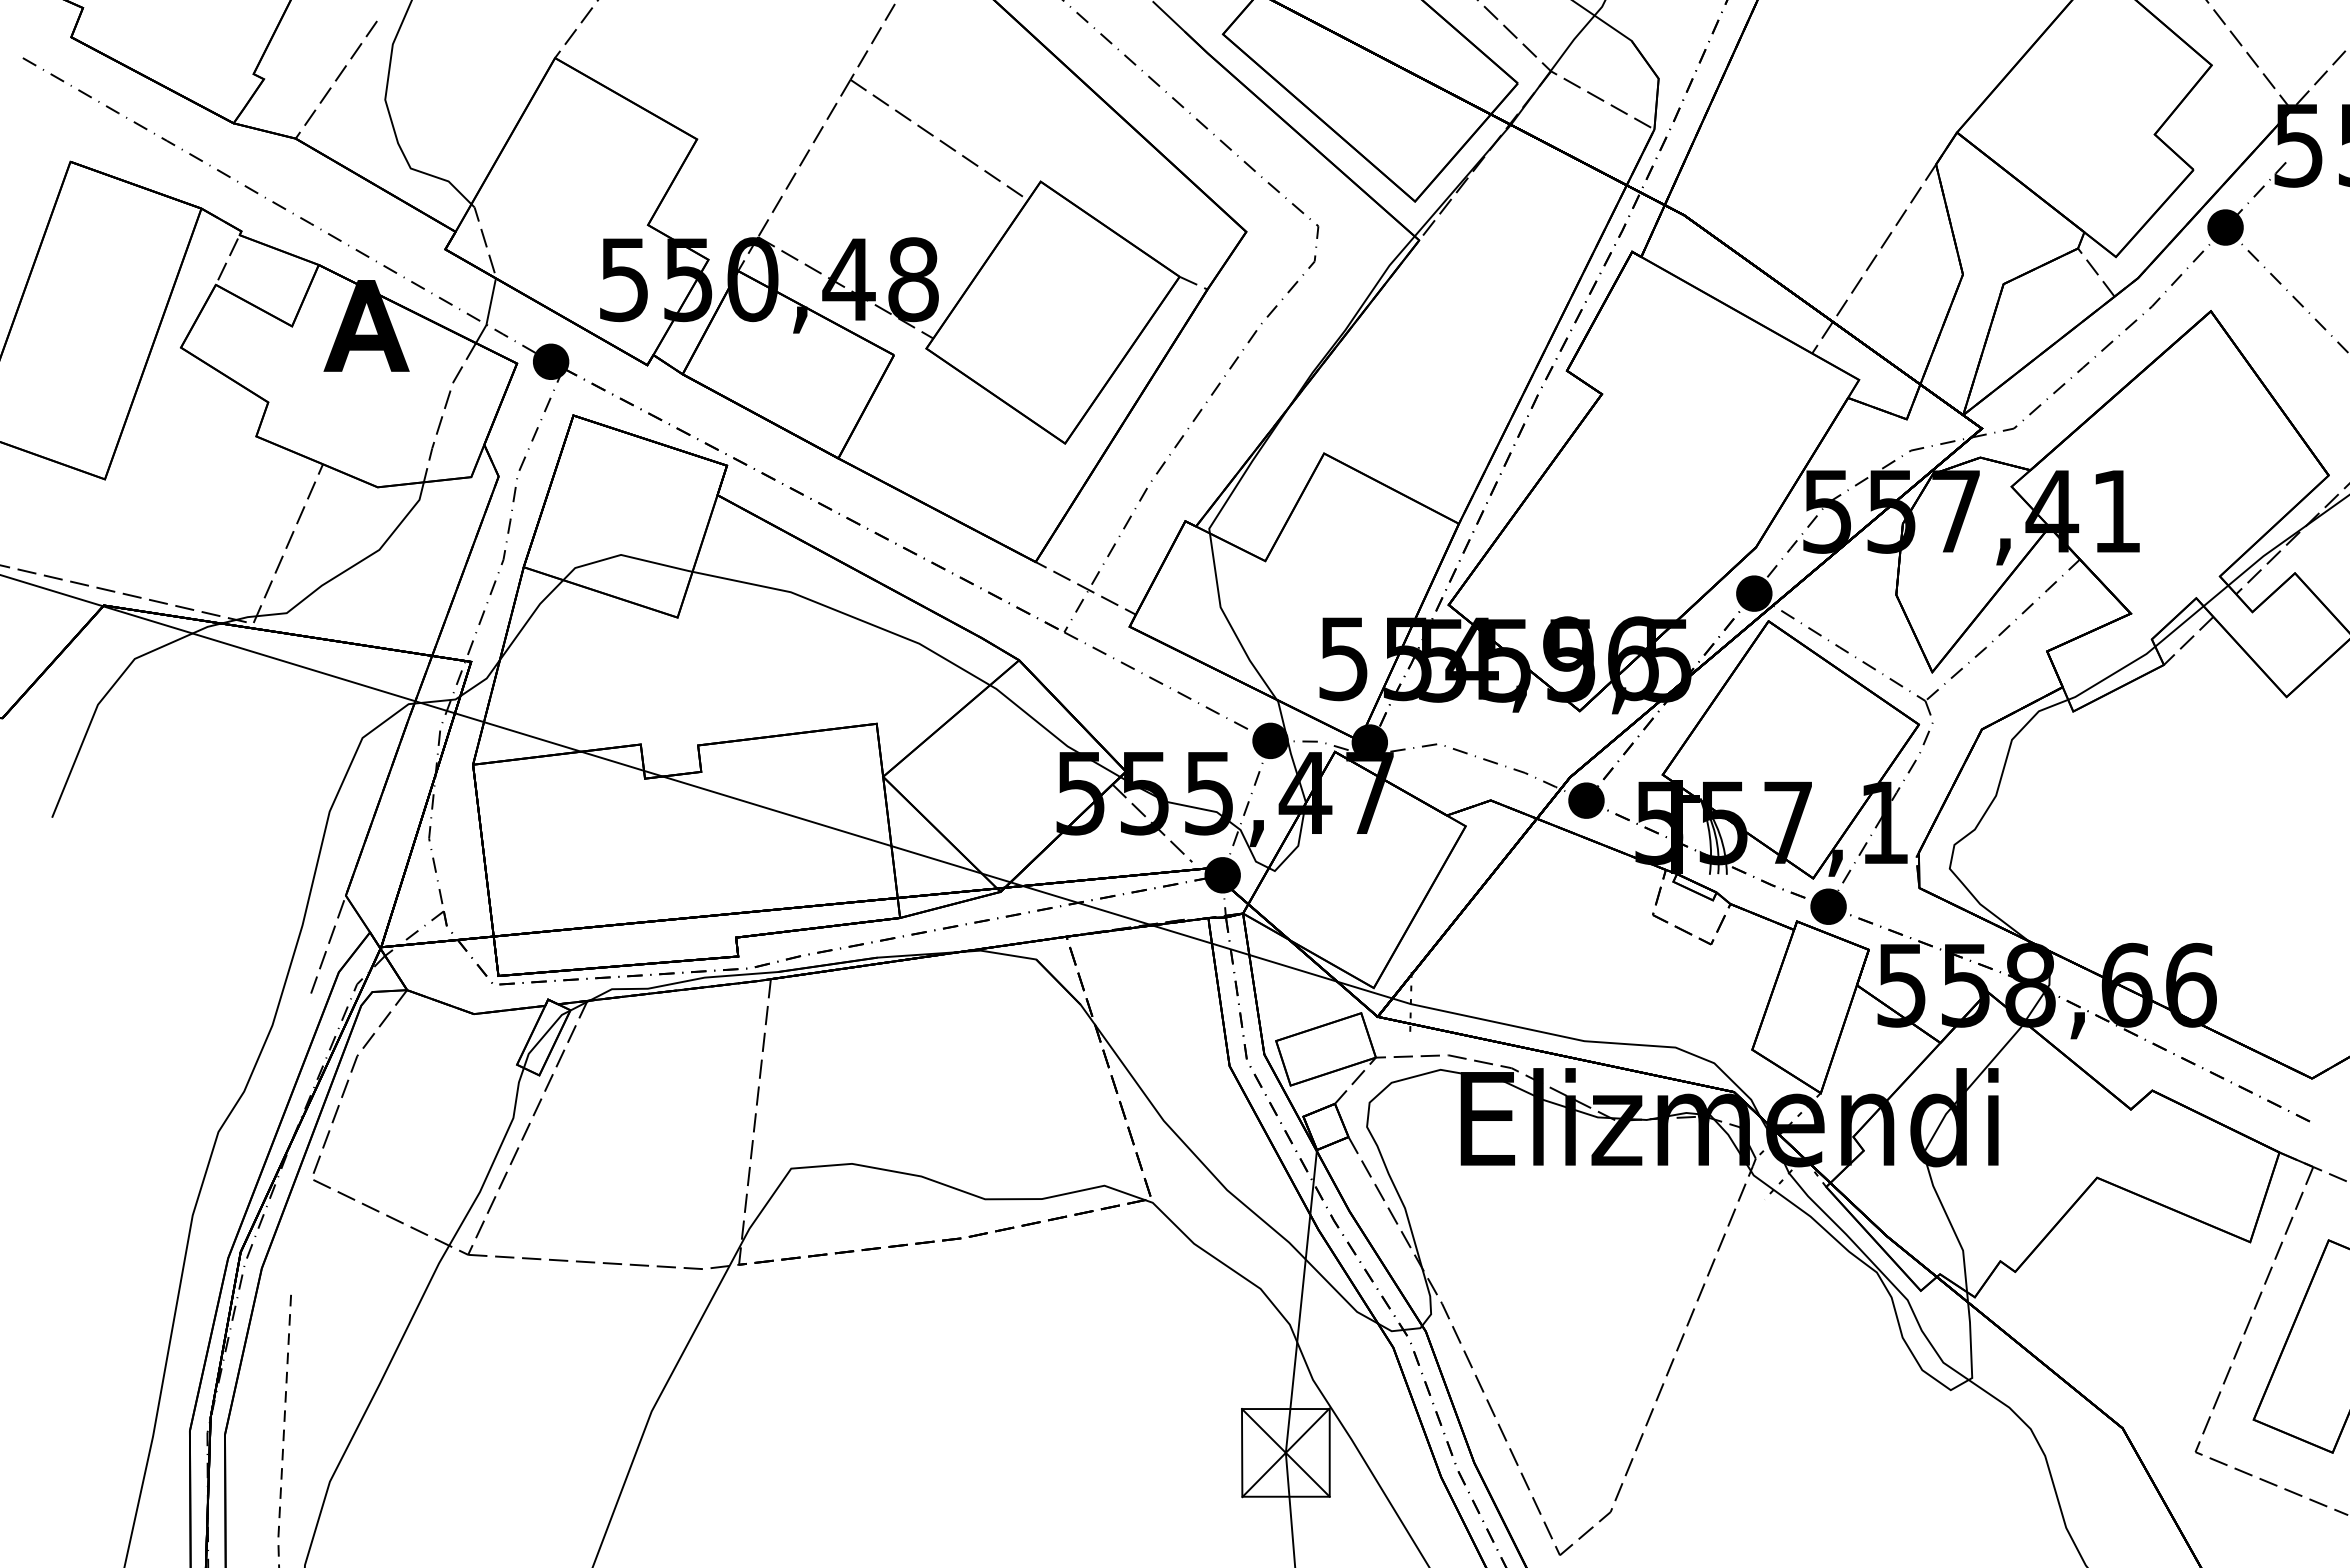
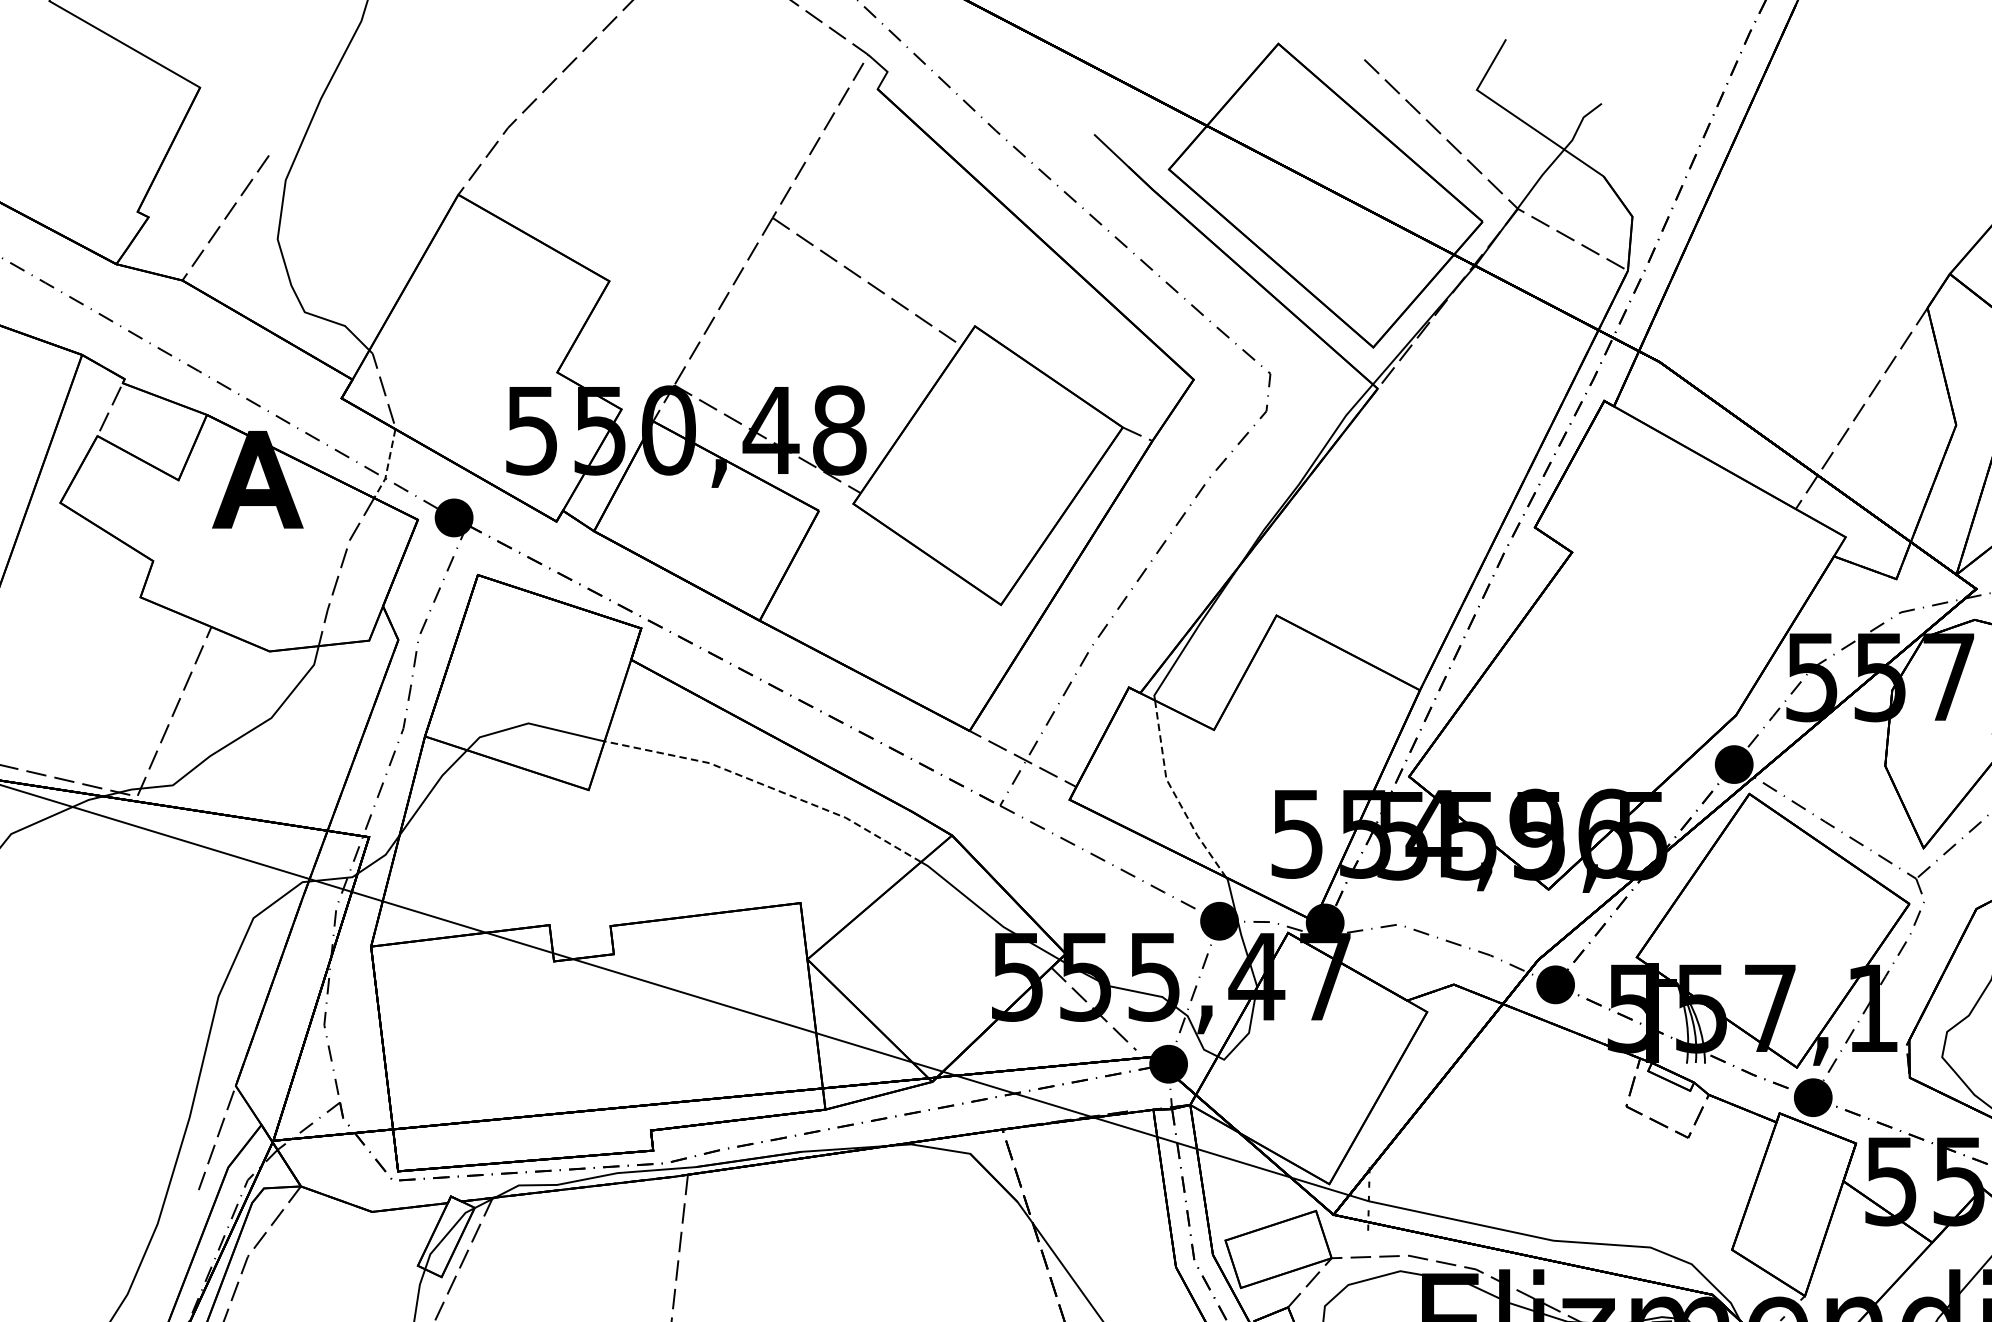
line: (489, 312) -> (388, 465), solid -> dashed
line: (846, 614) -> (768, 786), solid -> dashed
line: (1228, 622) -> (1174, 795), solid -> dashed

